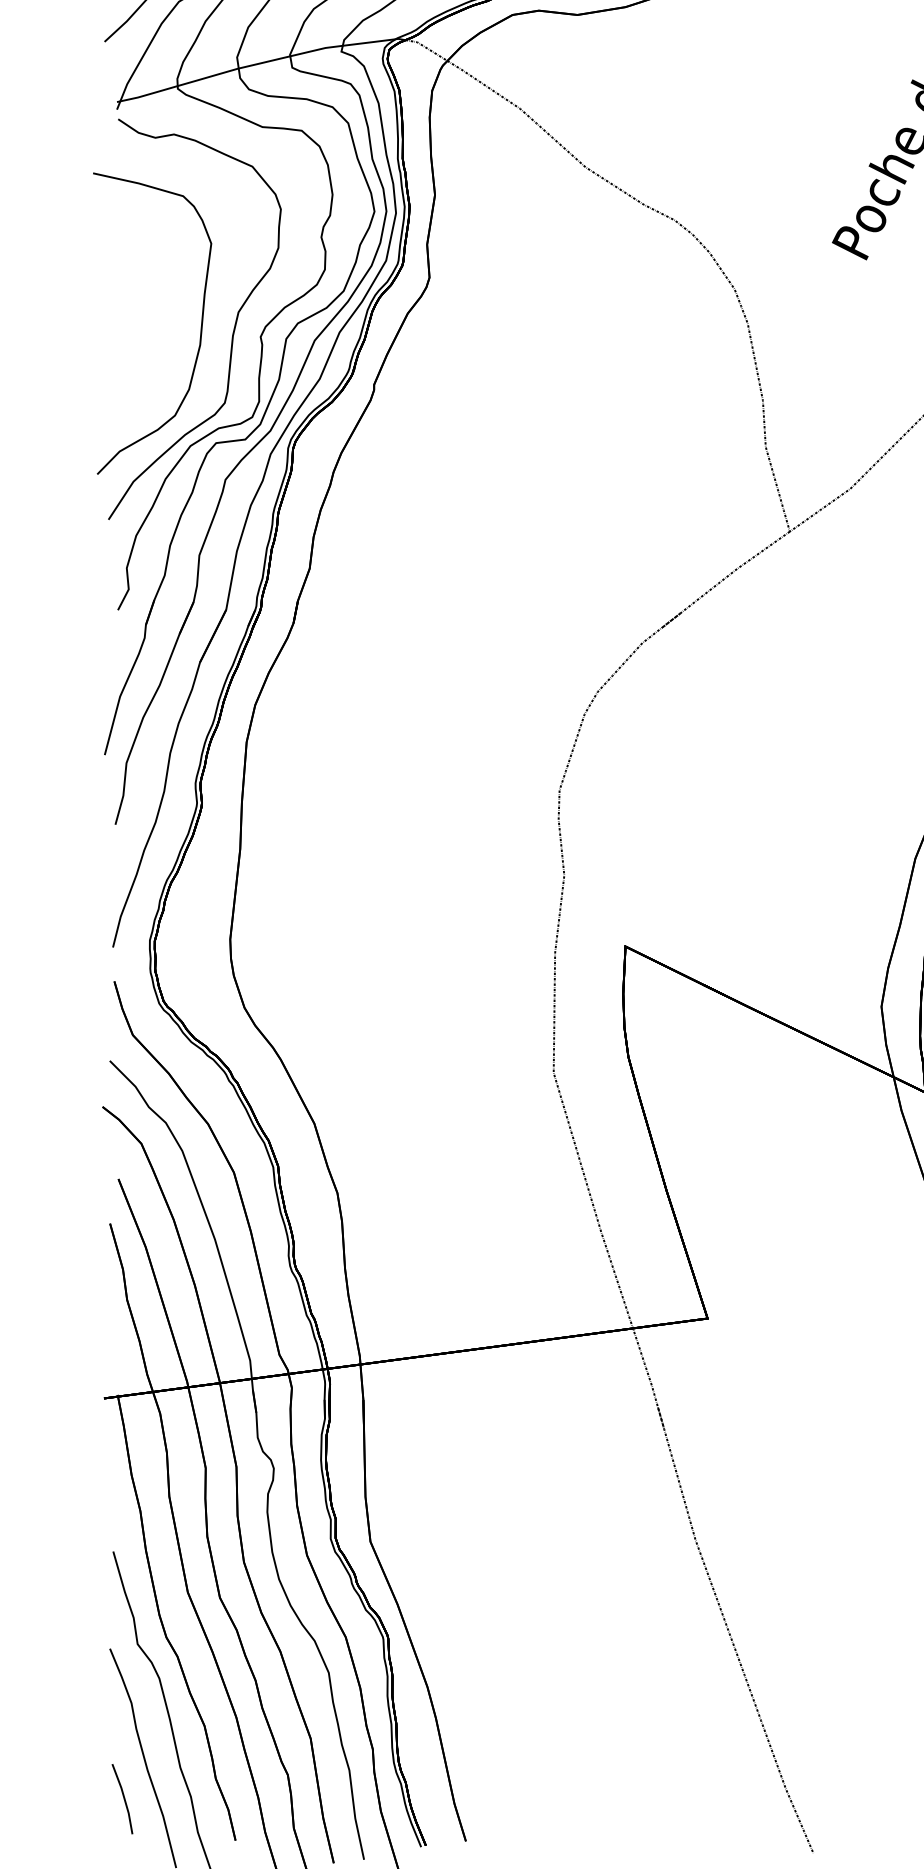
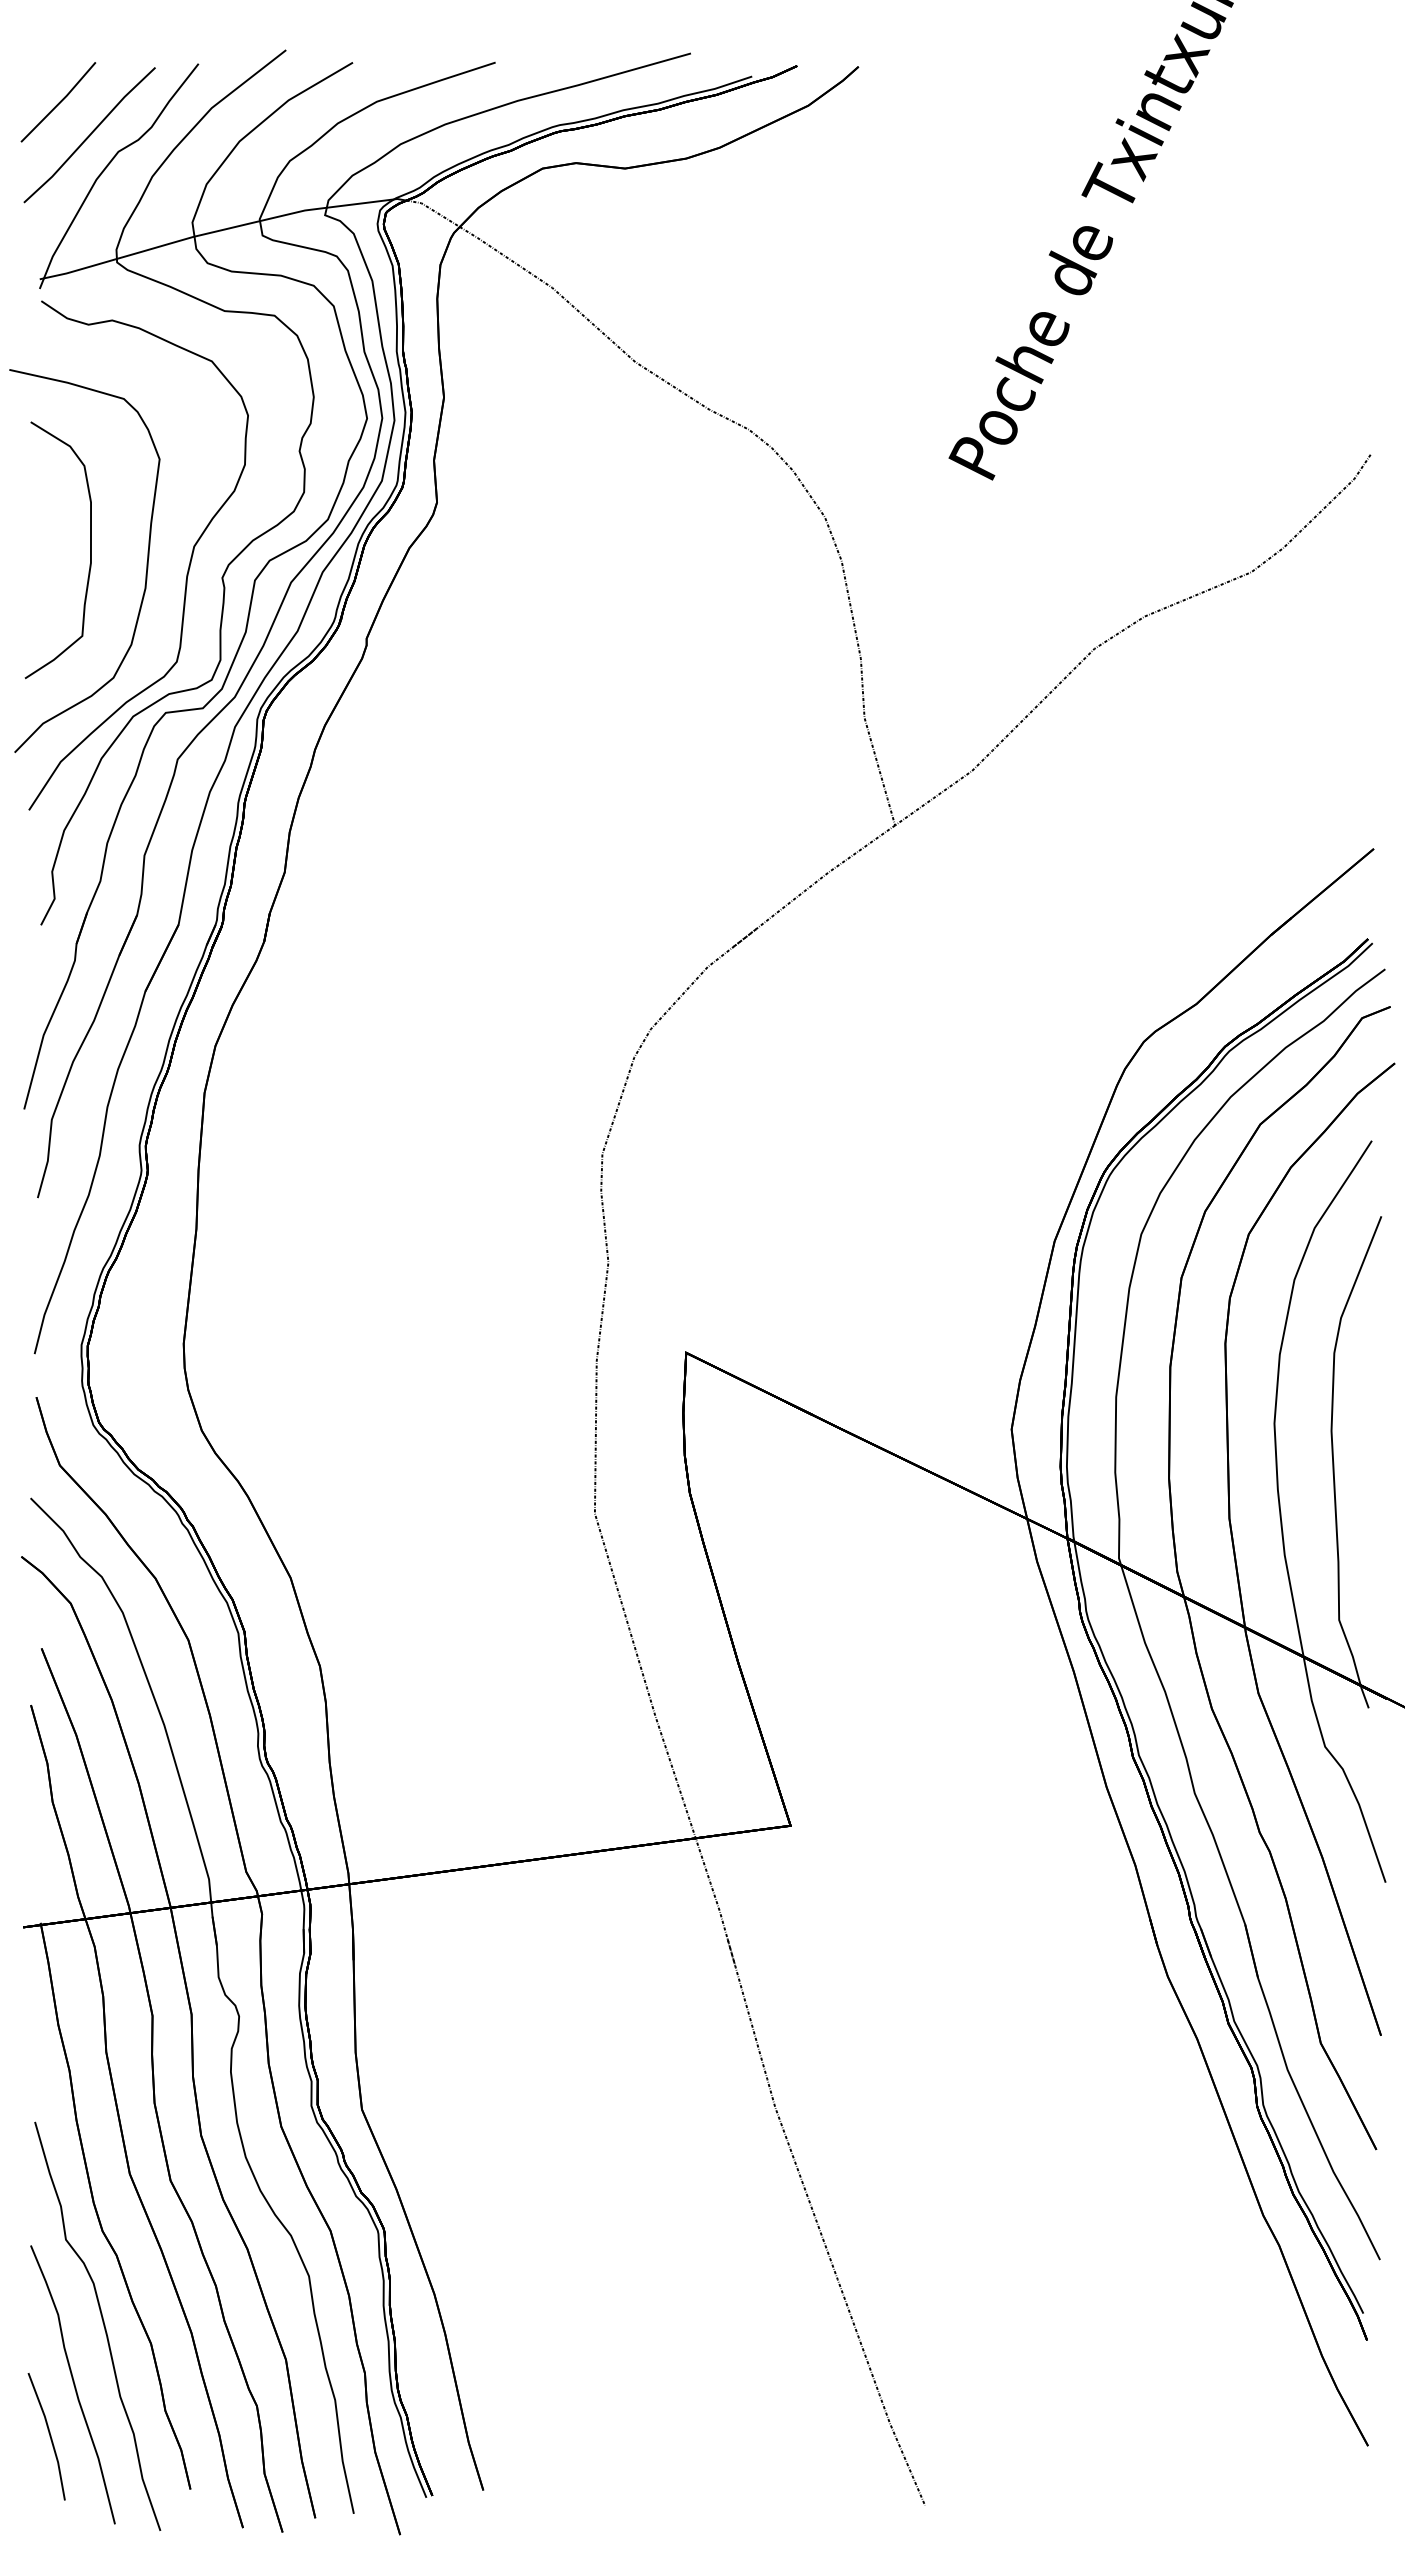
curve: (156, 315) -> (90, 550), added
part: (122, 1798) -> (46, 2436), size x1.43

